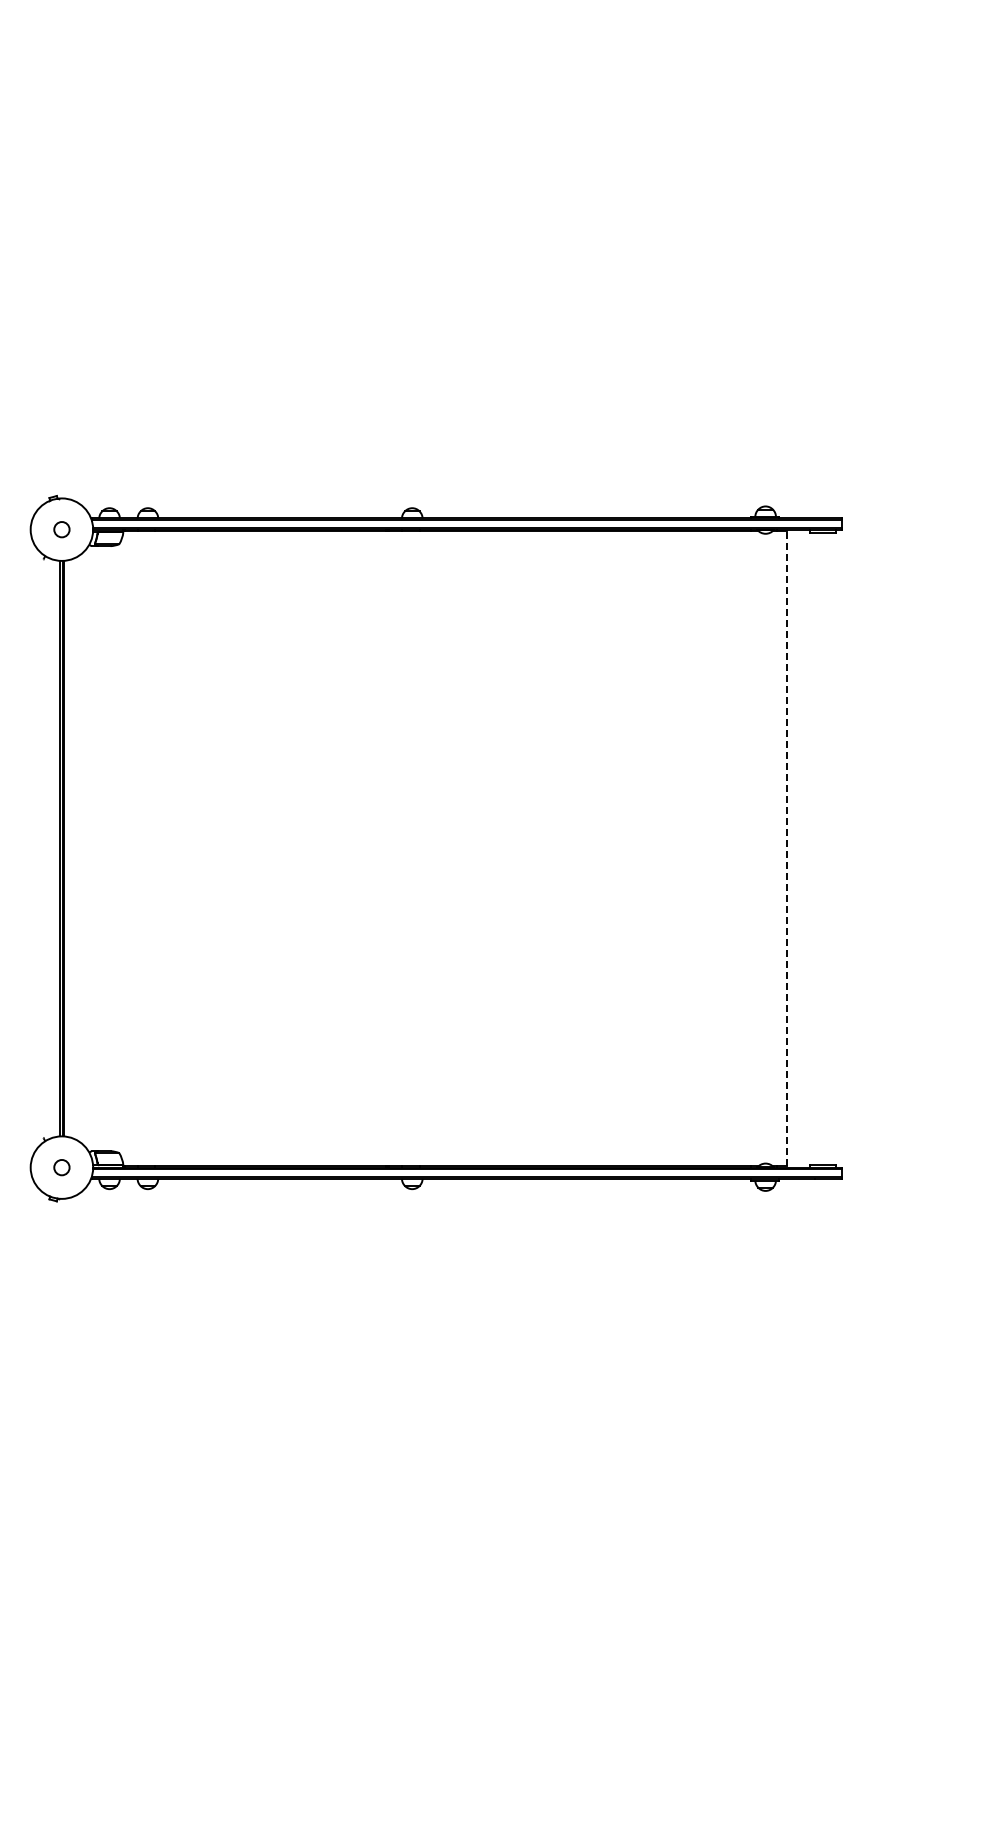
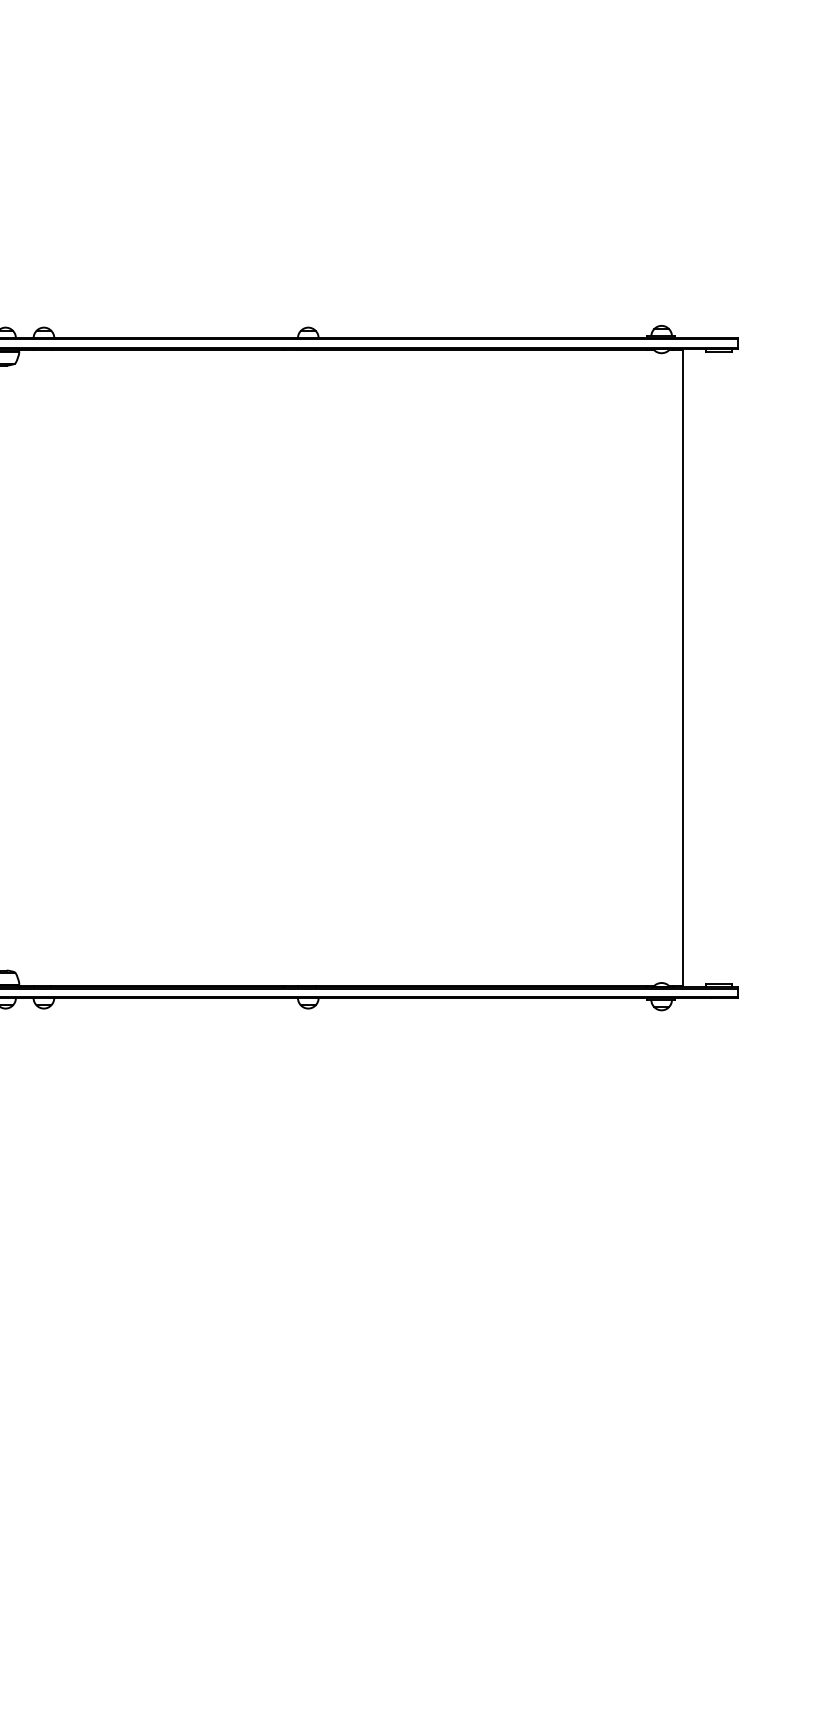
line: (786, 848) -> (682, 667), dashed -> solid

